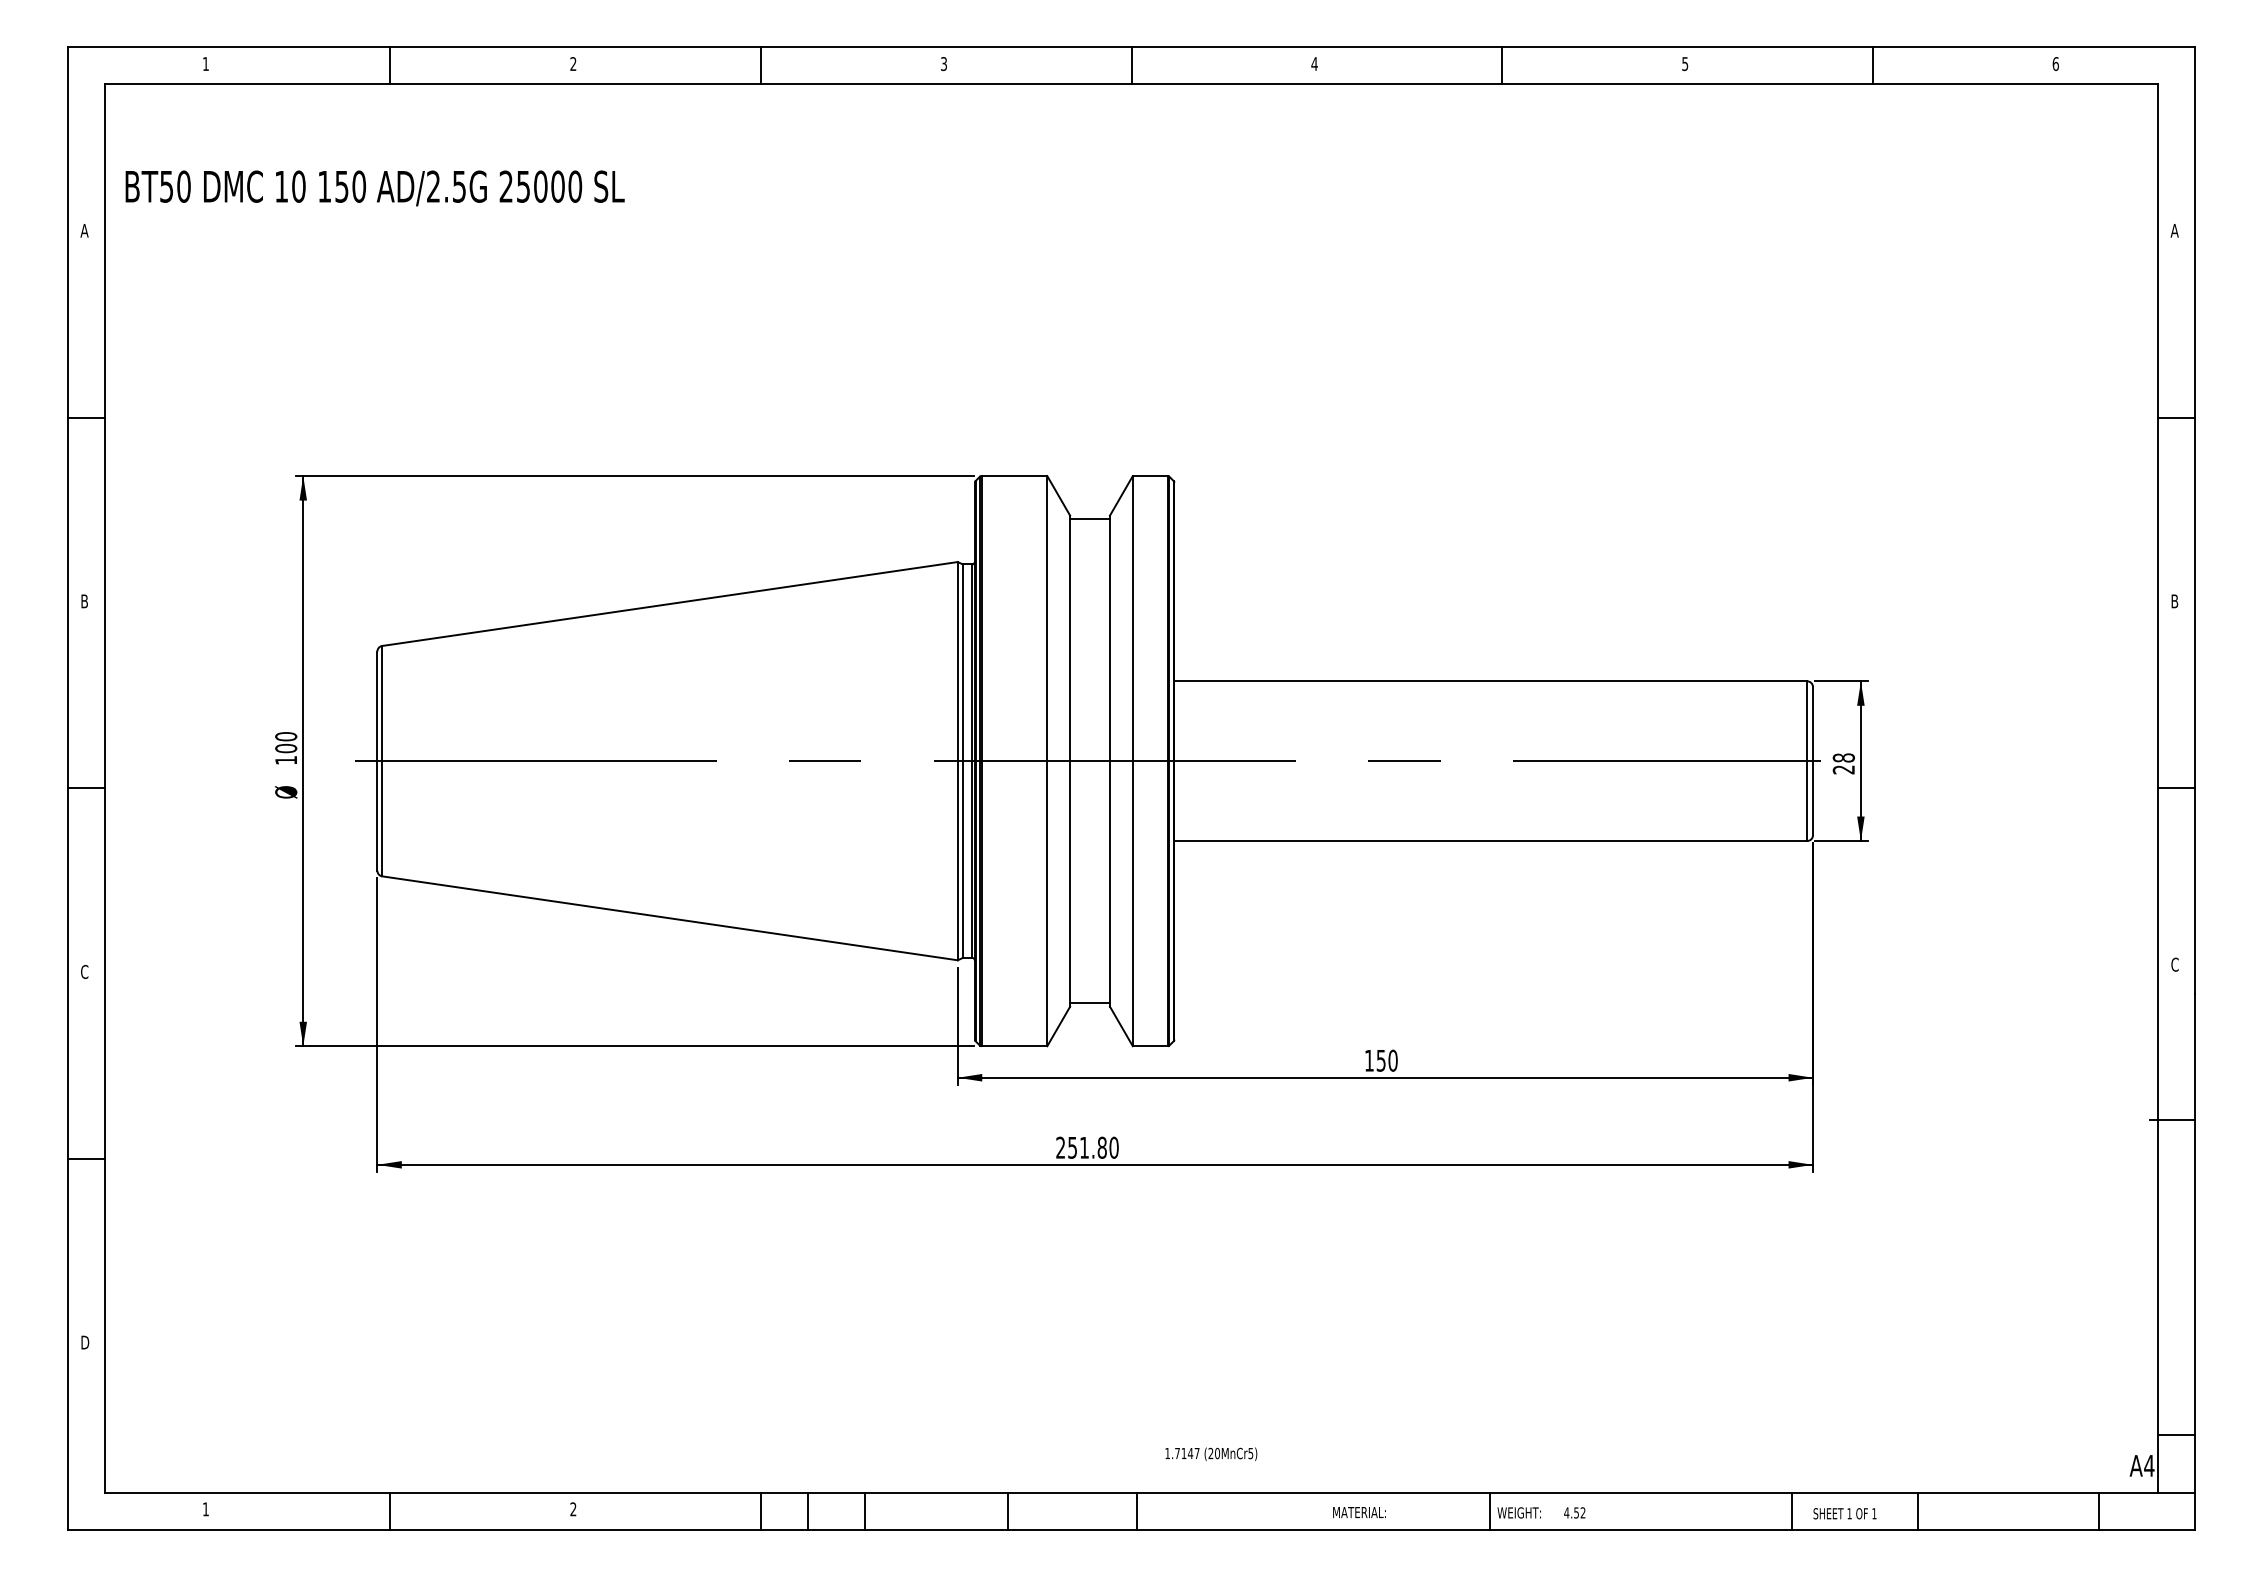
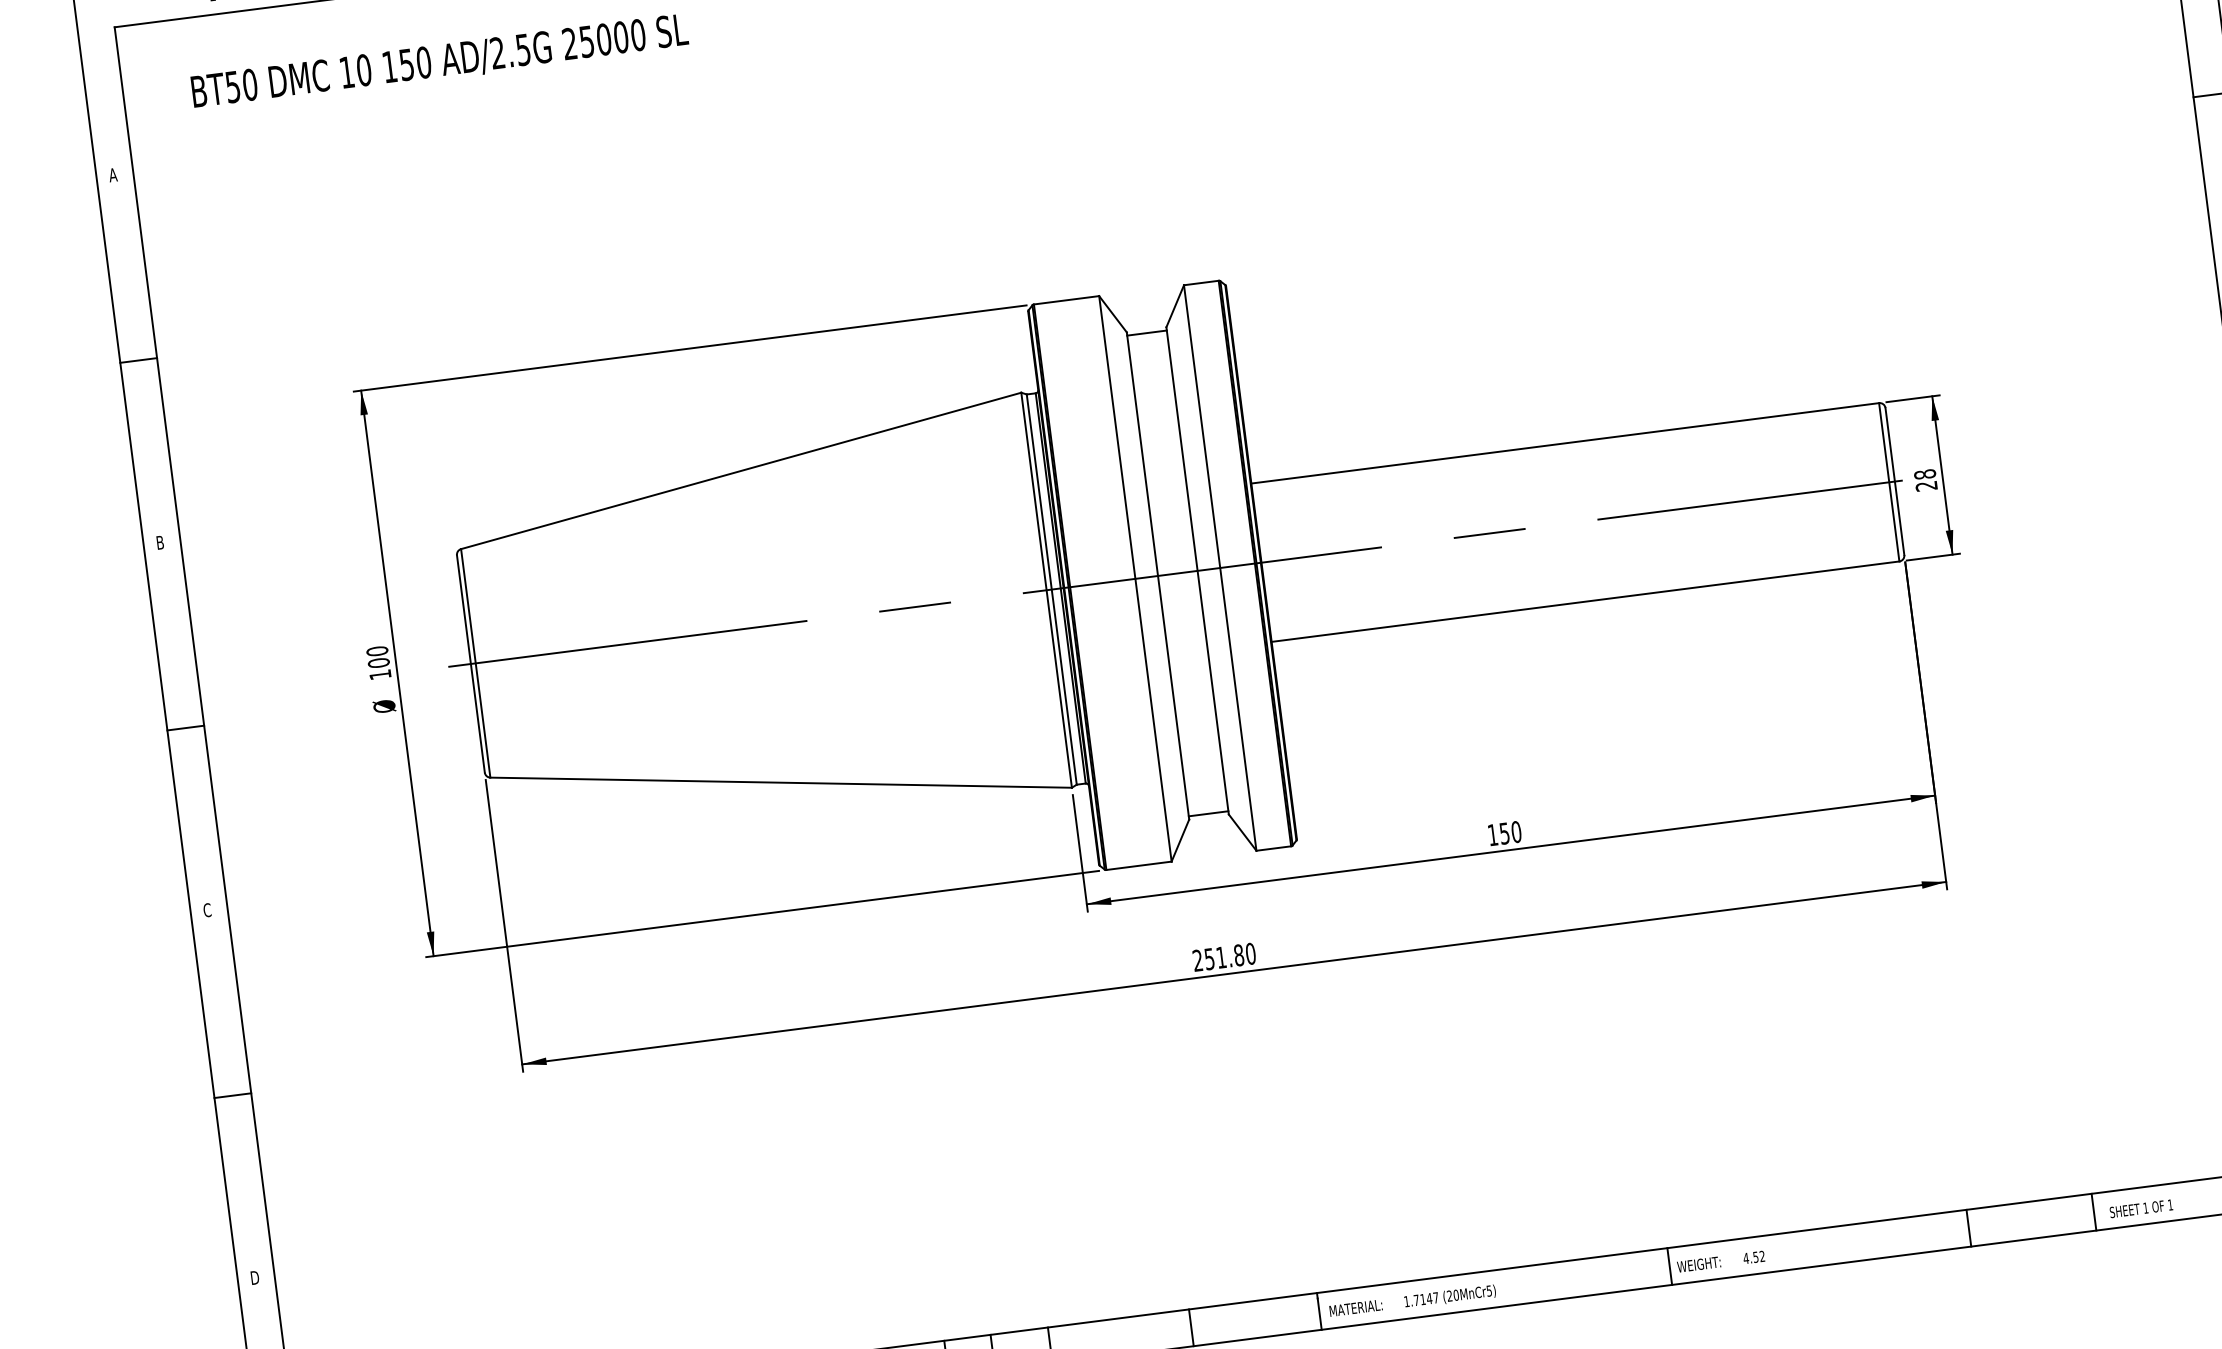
text: (374, 188) -> (439, 62), moved
text: (1211, 1453) -> (1450, 1296), moved
text: (1359, 1512) -> (1356, 1308), moved
text: (1844, 1513) -> (2140, 1208), moved

